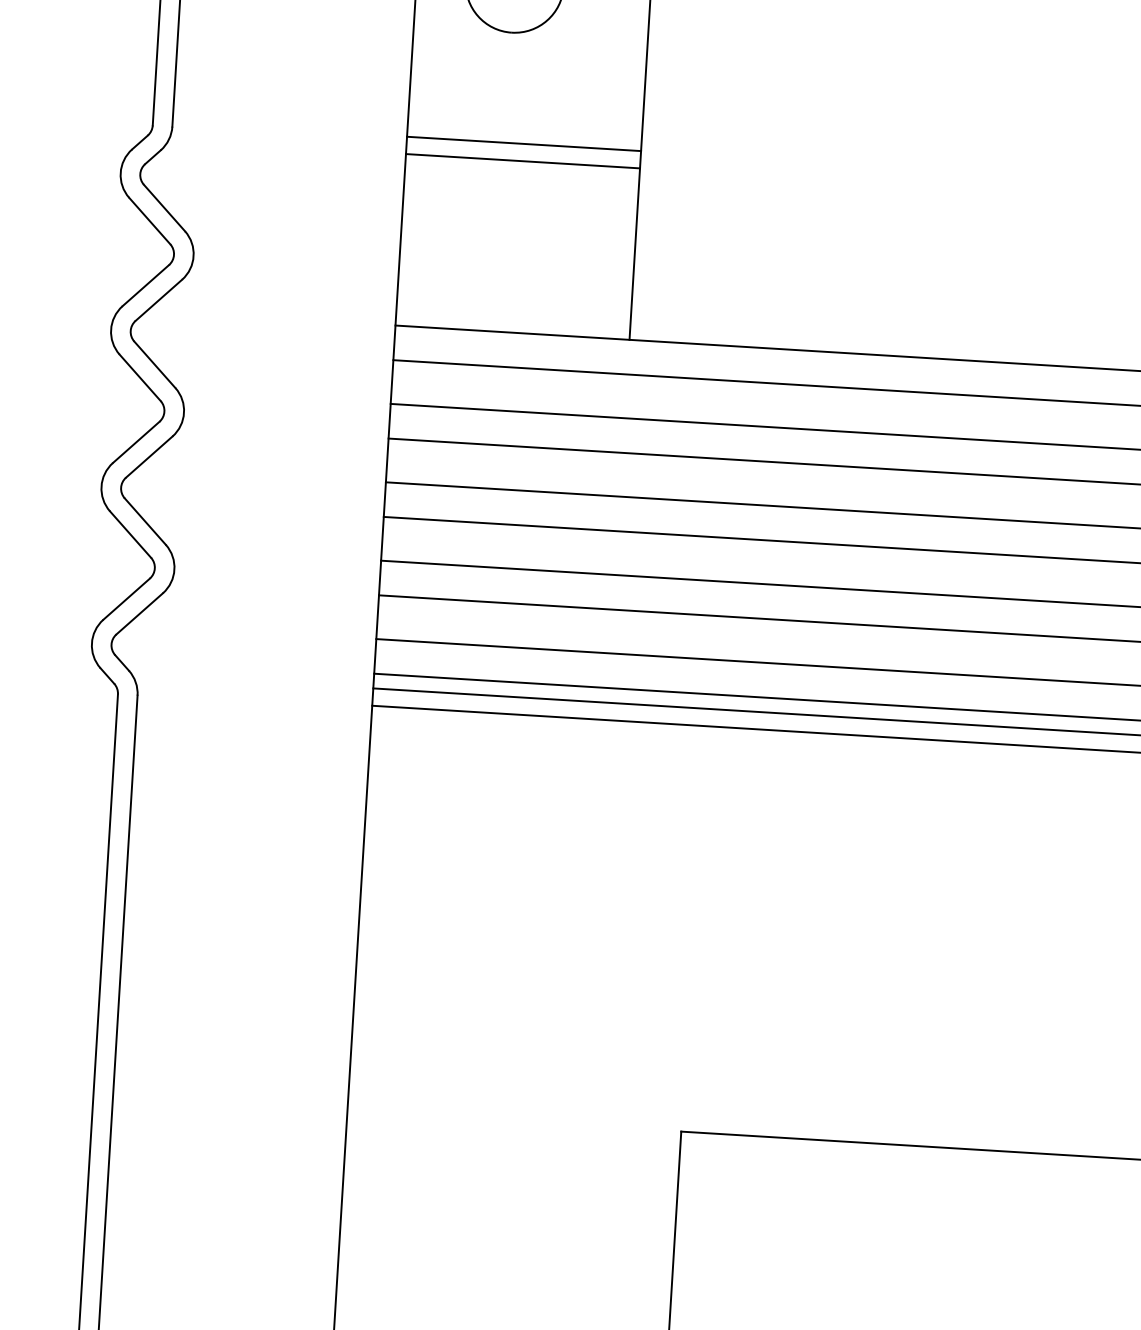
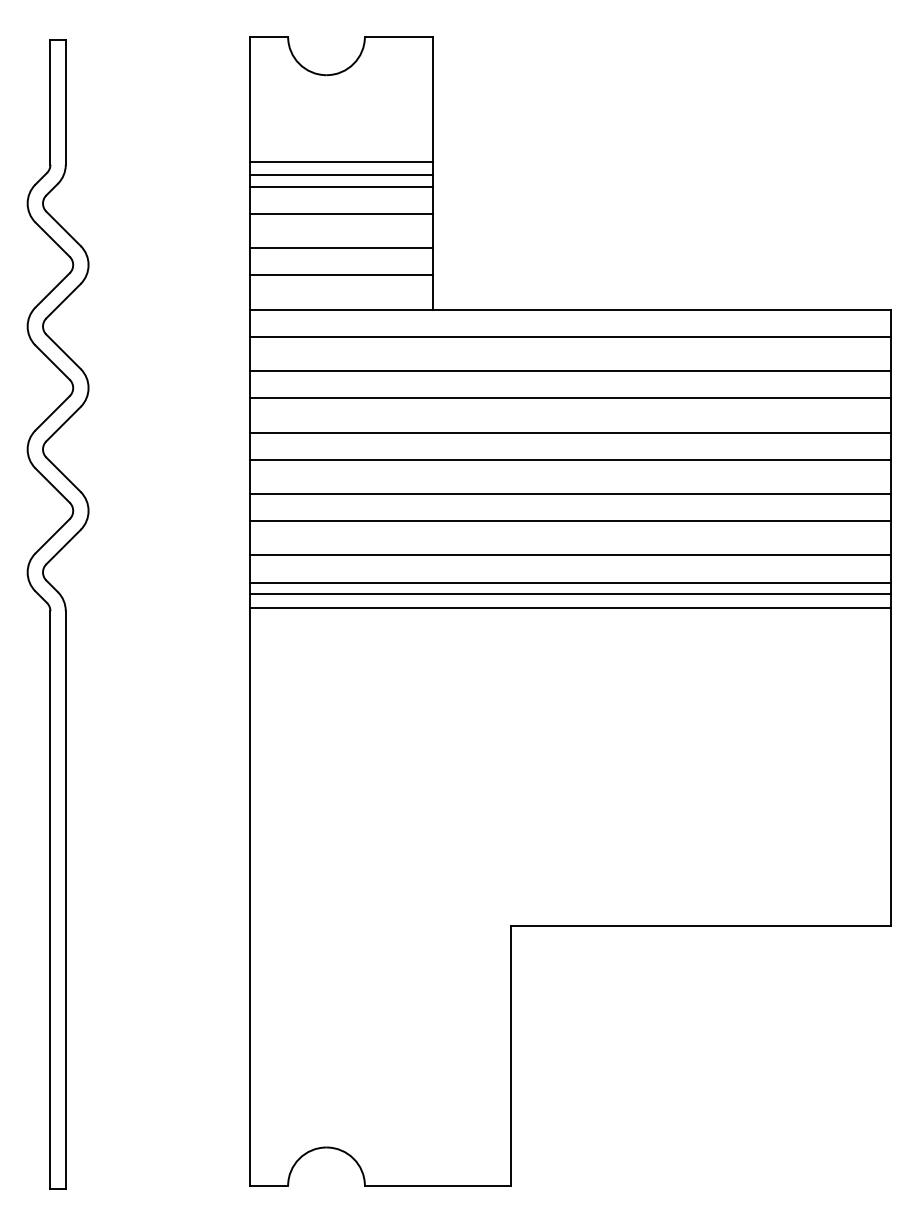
line: (522, 175) -> (341, 186), added
line: (520, 210) -> (341, 213), added
line: (517, 254) -> (341, 248), added
line: (515, 289) -> (341, 275), added

